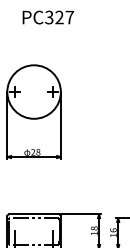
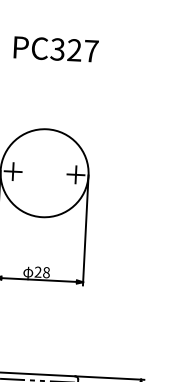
text: (47, 17) -> (54, 49), moved

